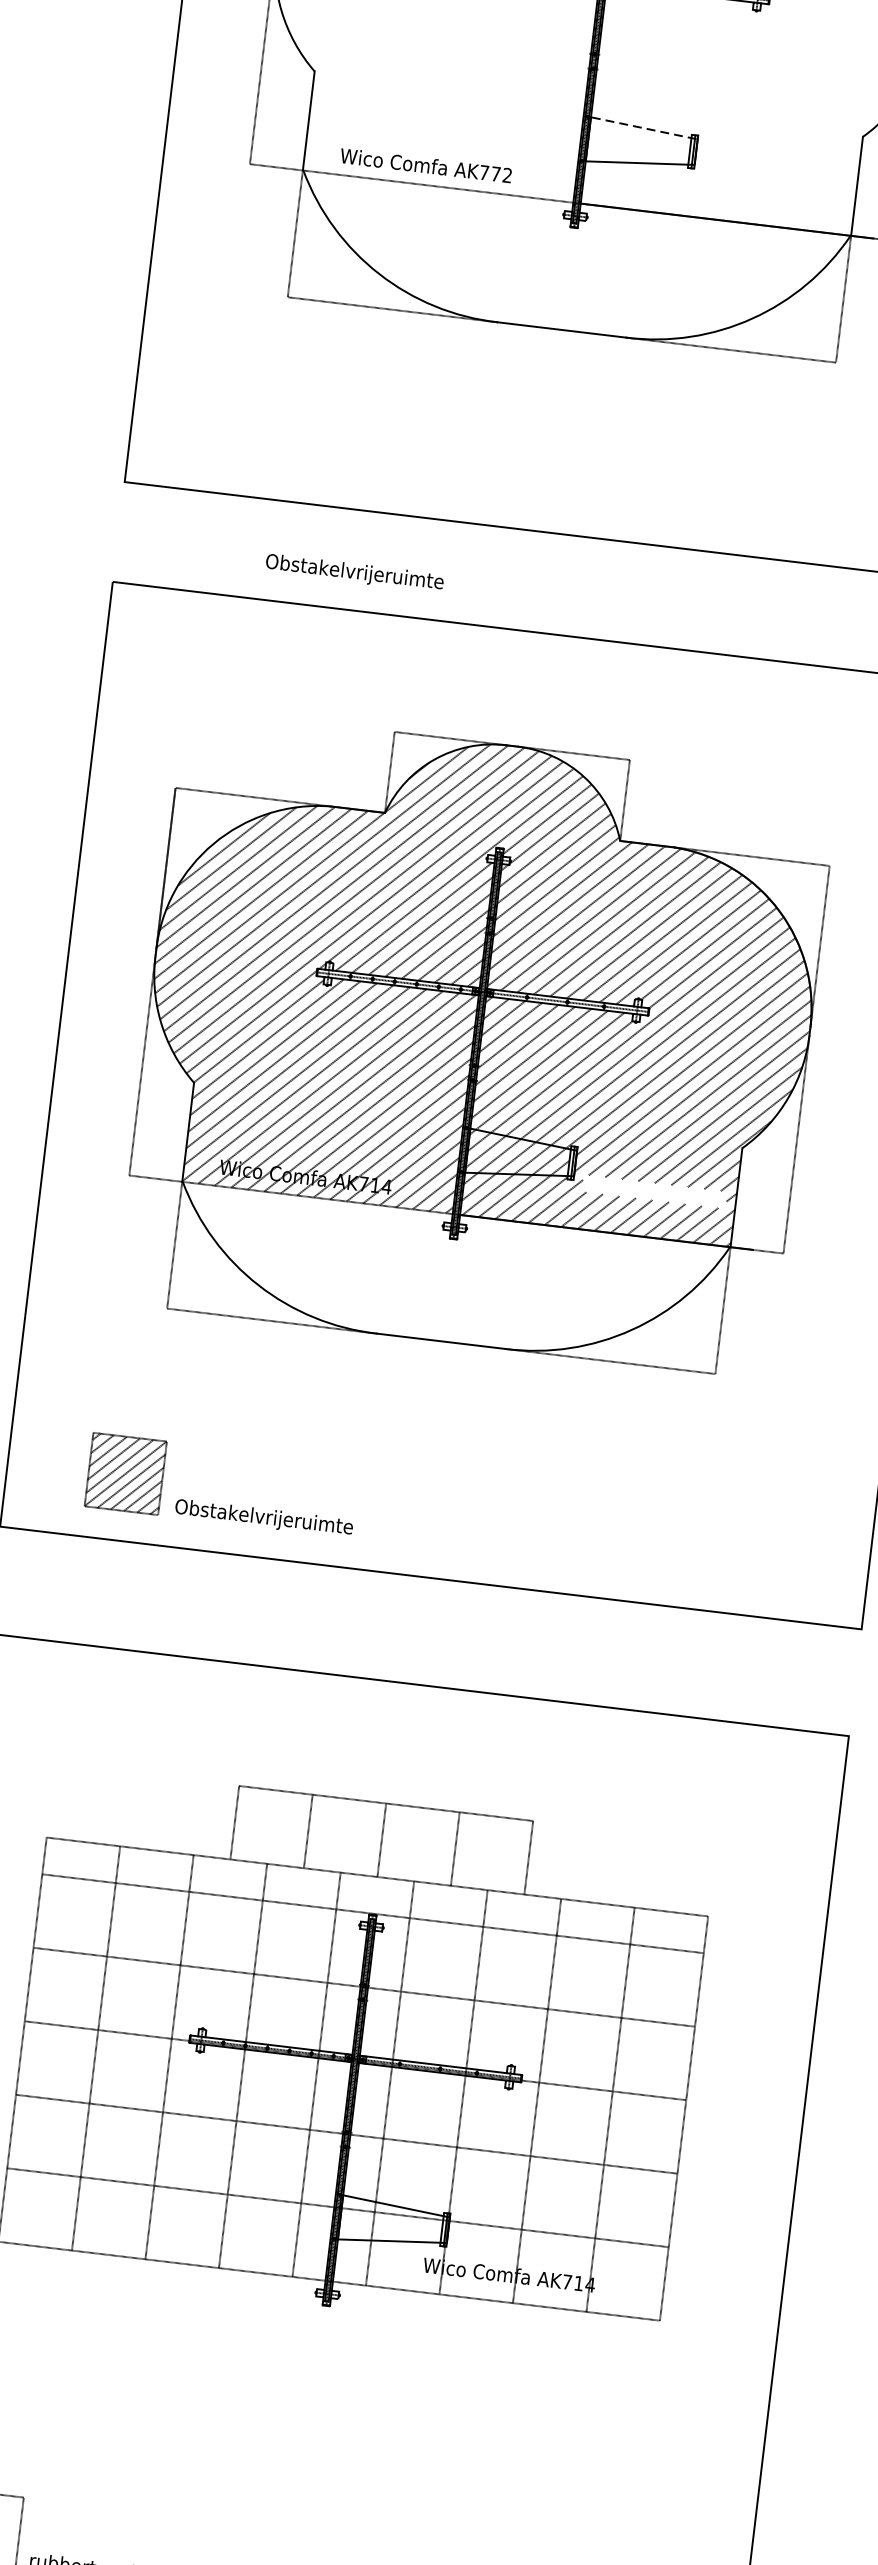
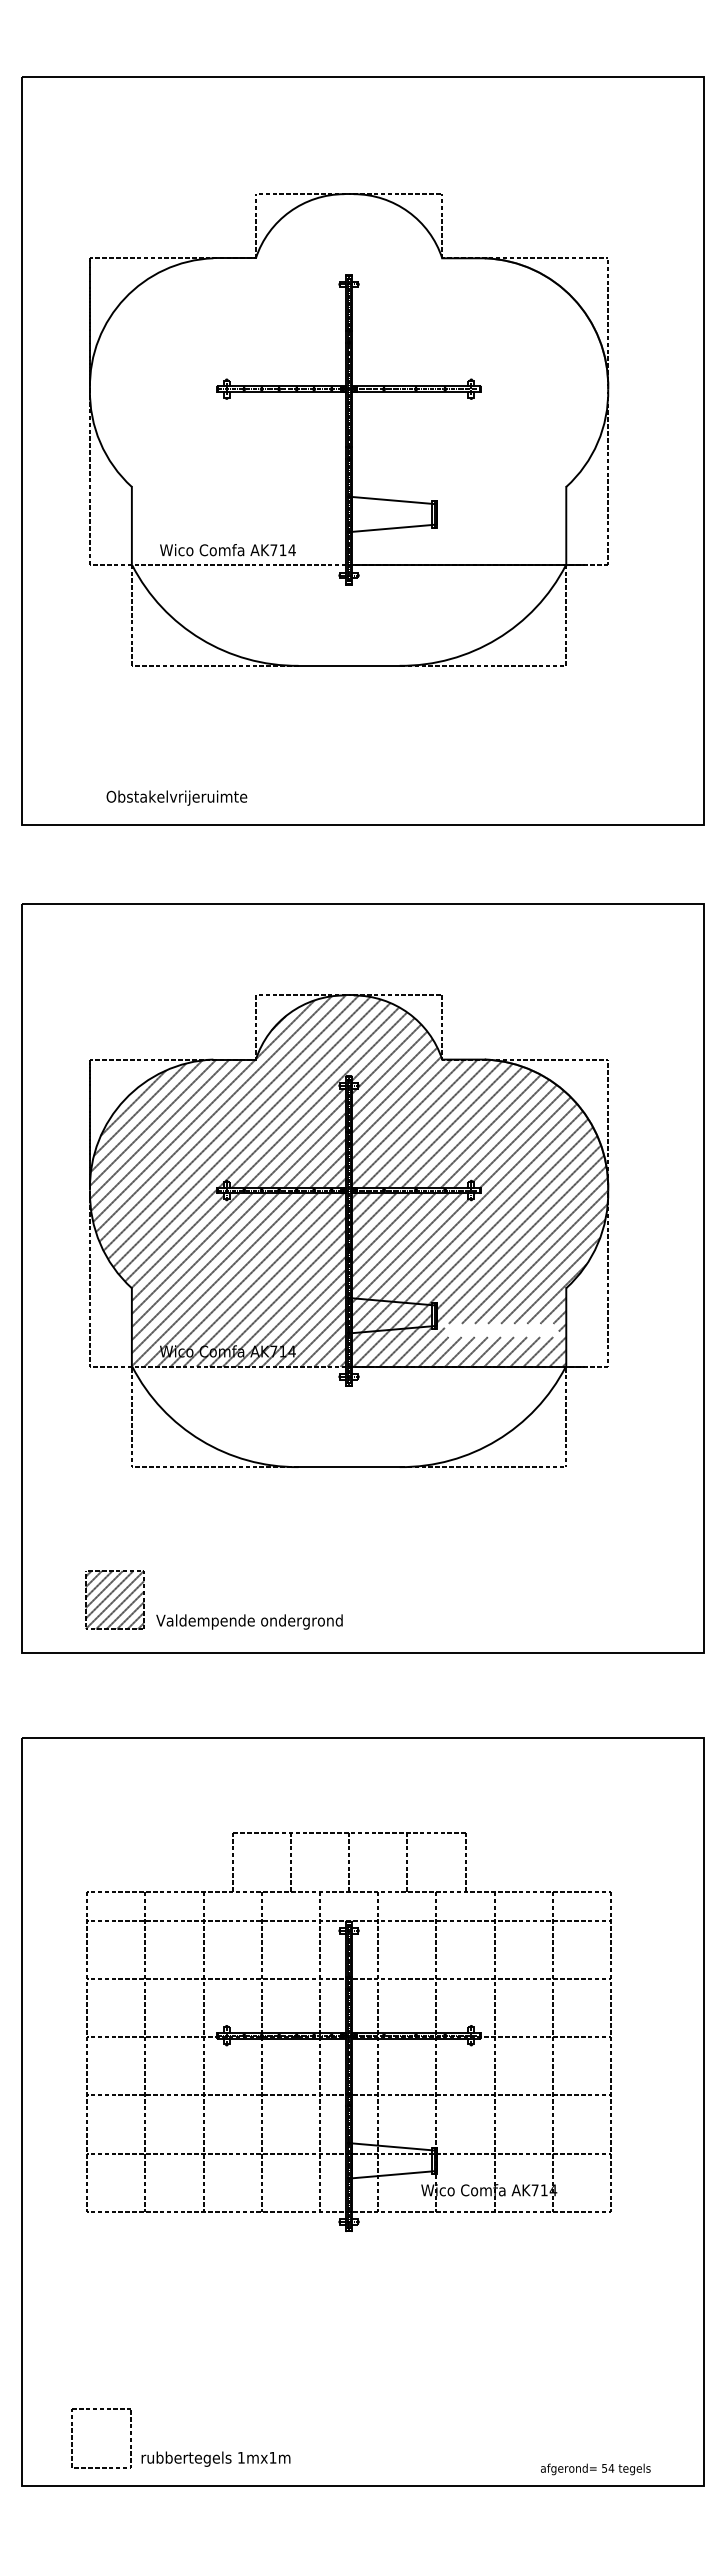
line: (642, 127) -> (393, 500), dashed -> solid
text: (501, 175) -> (287, 550), AK772 -> AK714
text: (354, 572) -> (176, 797), moved
text: (292, 1521) -> (249, 1621), Obstakelvrijeruimte -> Valdempende ondergrond

